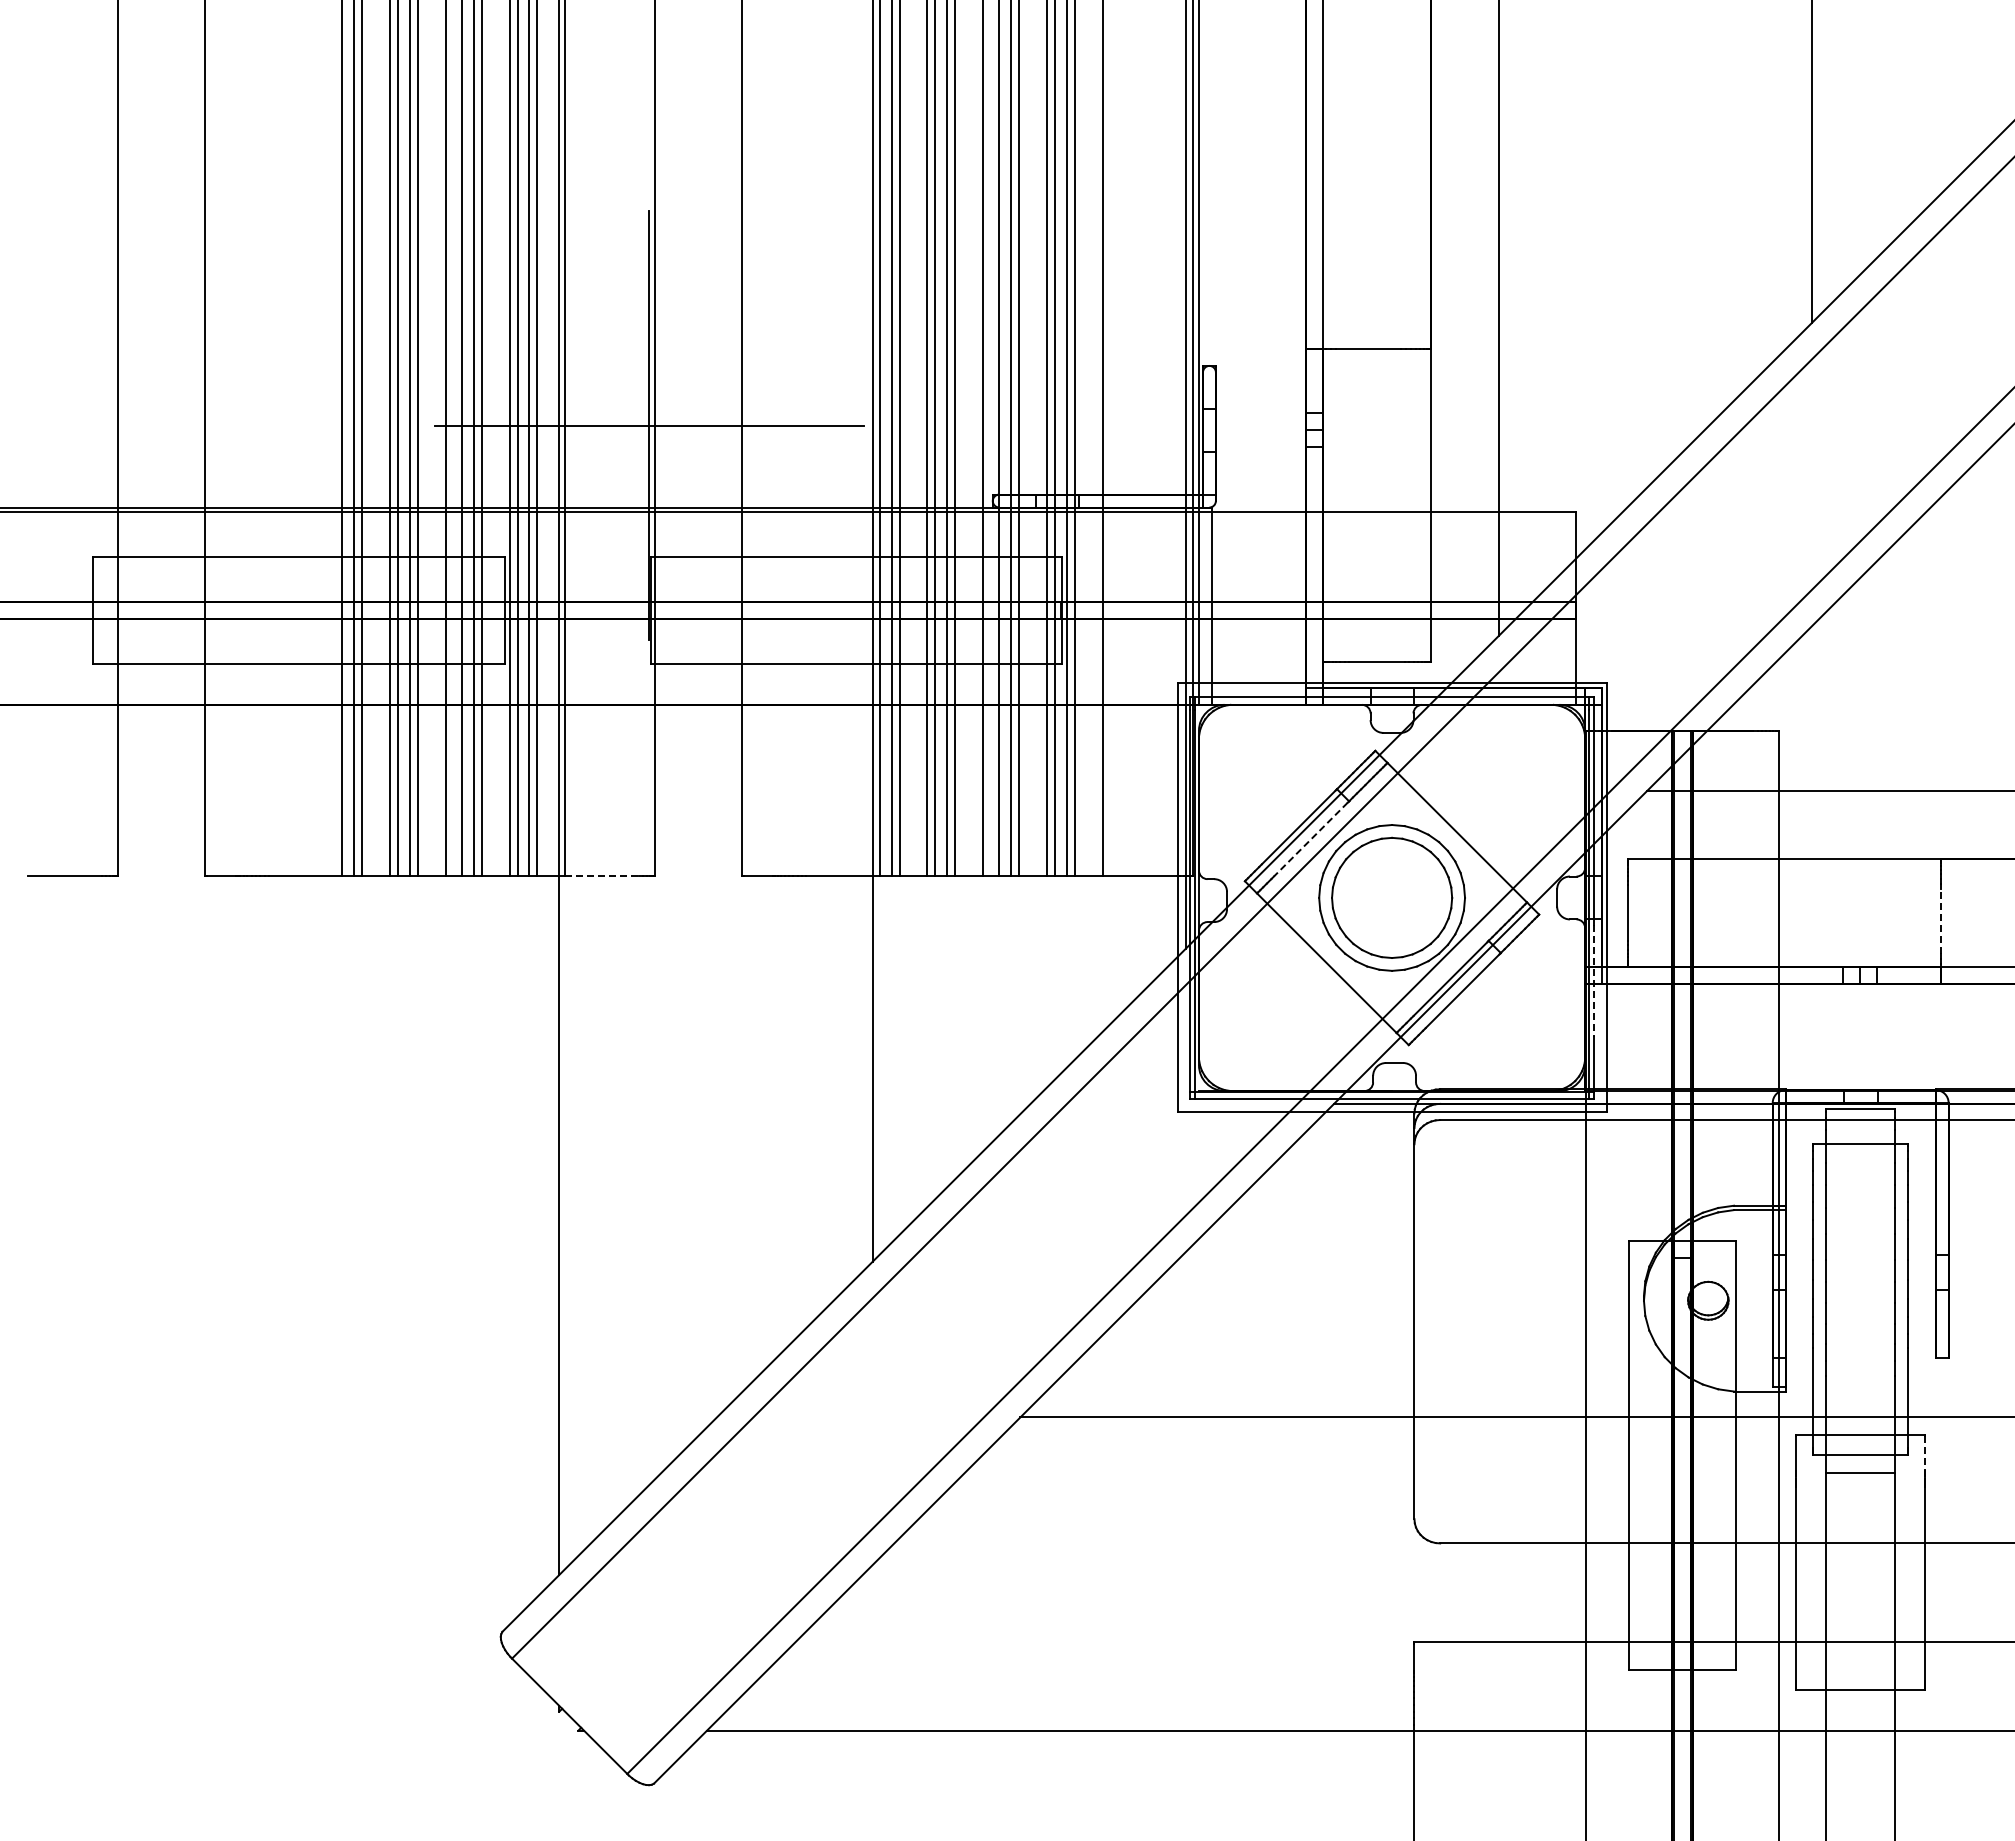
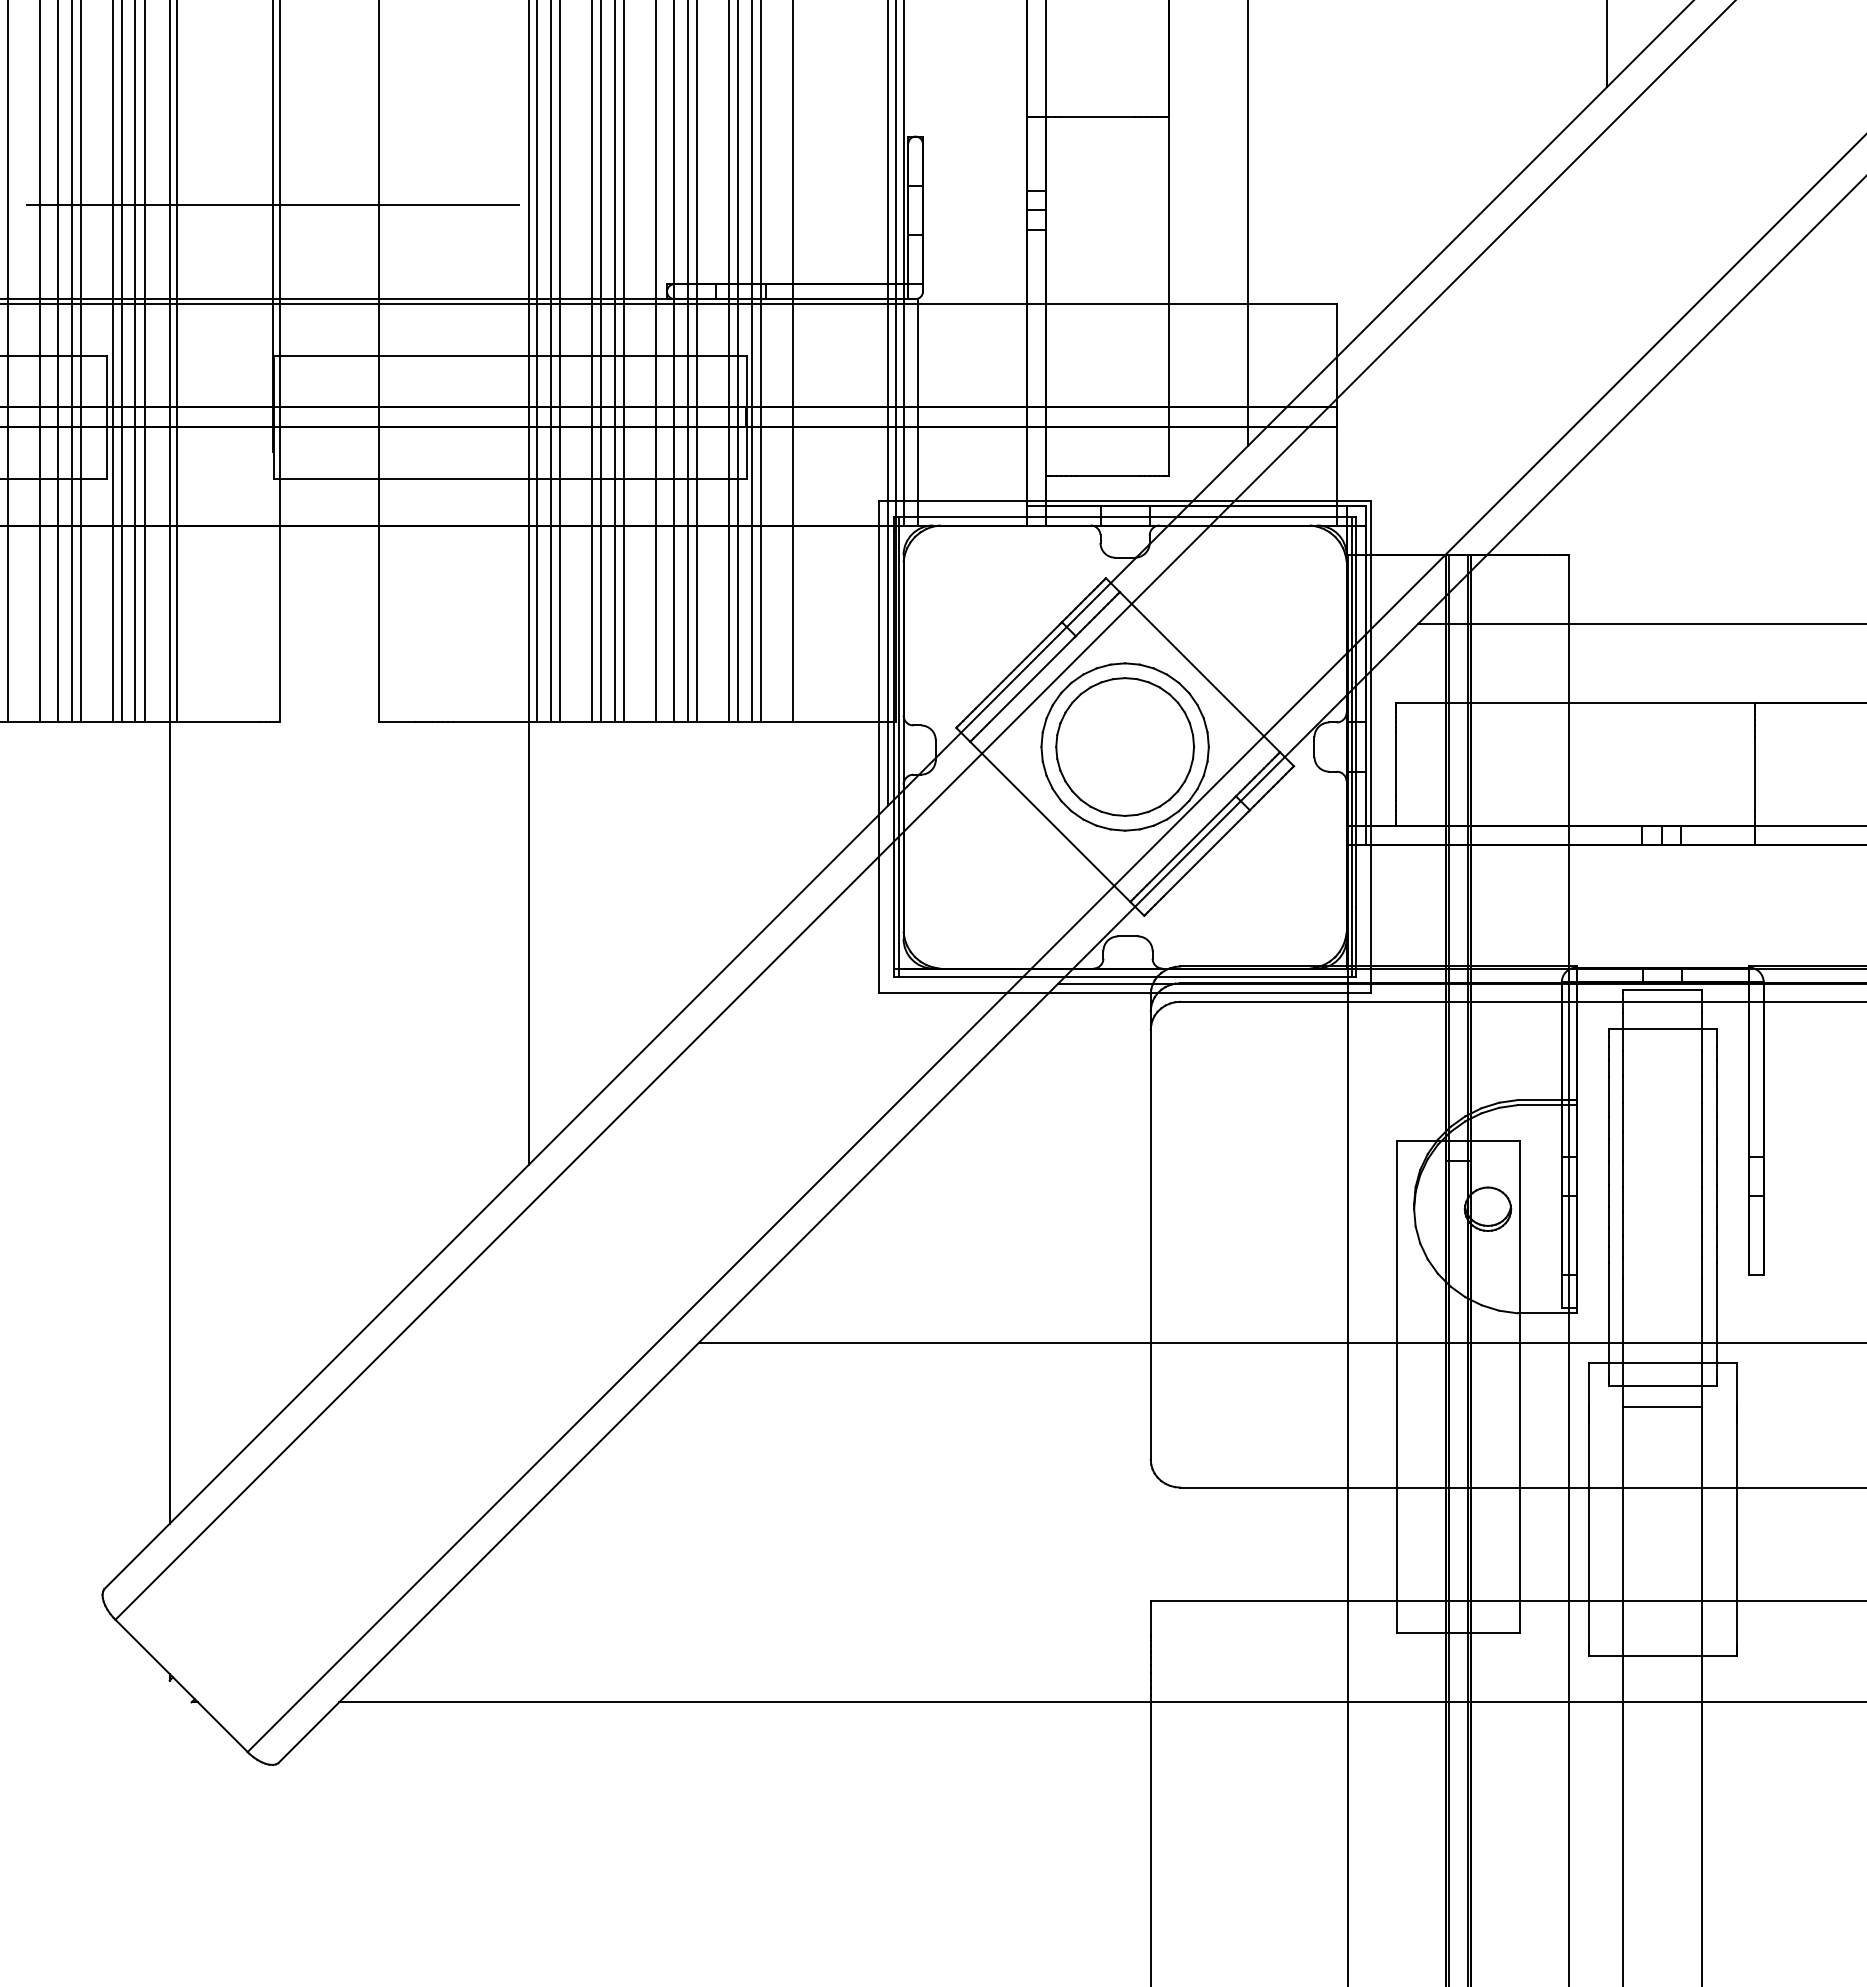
line: (1310, 839) -> (1031, 679), dashed -> solid
line: (602, 875) -> (219, 721), dashed -> solid
line: (1941, 921) -> (1755, 774), dashed -> solid
line: (1593, 981) -> (1356, 842), dashed -> solid
line: (1925, 1453) -> (1737, 1384), dashed -> solid

